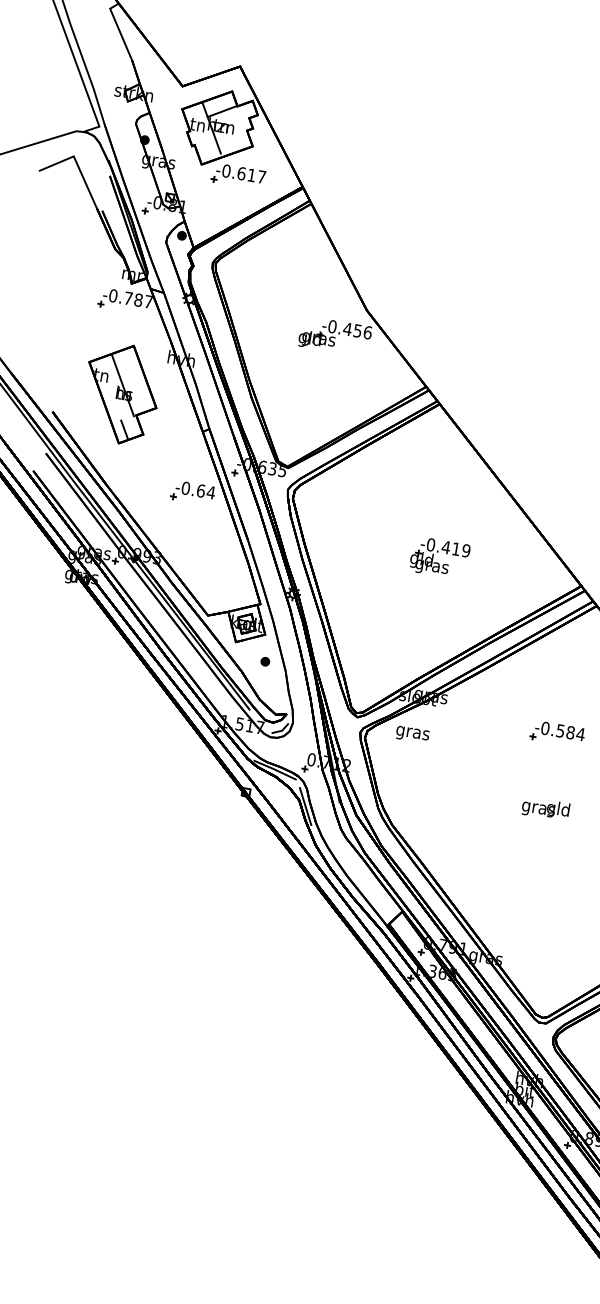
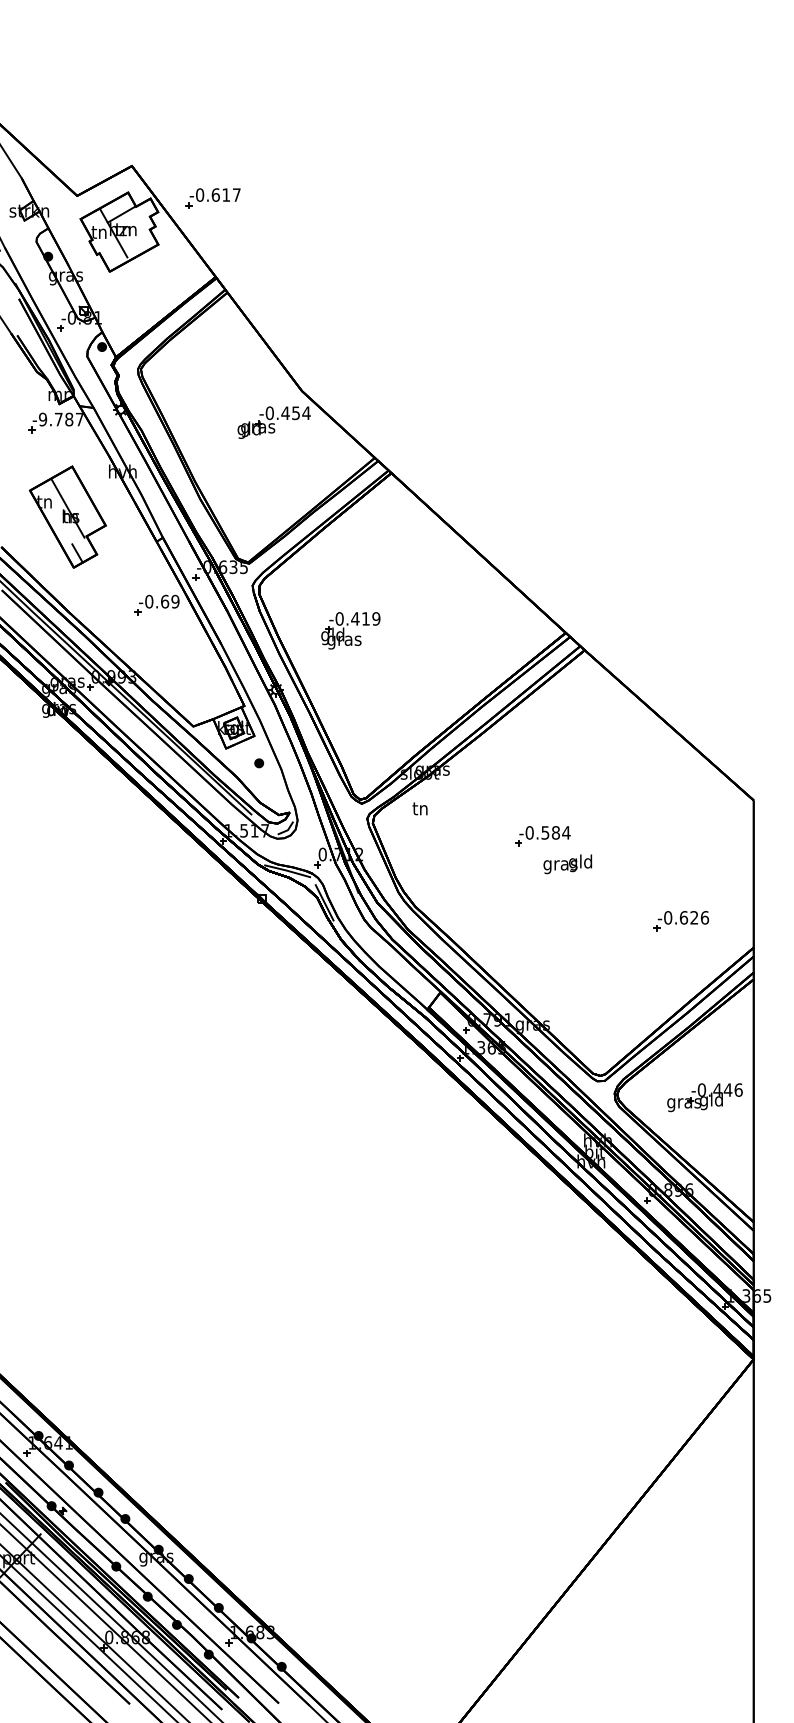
part: (237, 176) -> (212, 198), moved
text: (112, 295) -> (42, 419), -0.787 -> -9.787
text: (367, 332) -> (306, 413), -0.456 -> -0.454
text: (211, 492) -> (175, 601), -0.64 -> -0.69
part: (439, 557) -> (350, 630), moved
text: (412, 733) -> (420, 810), gras -> tn
part: (557, 734) -> (542, 836), moved

